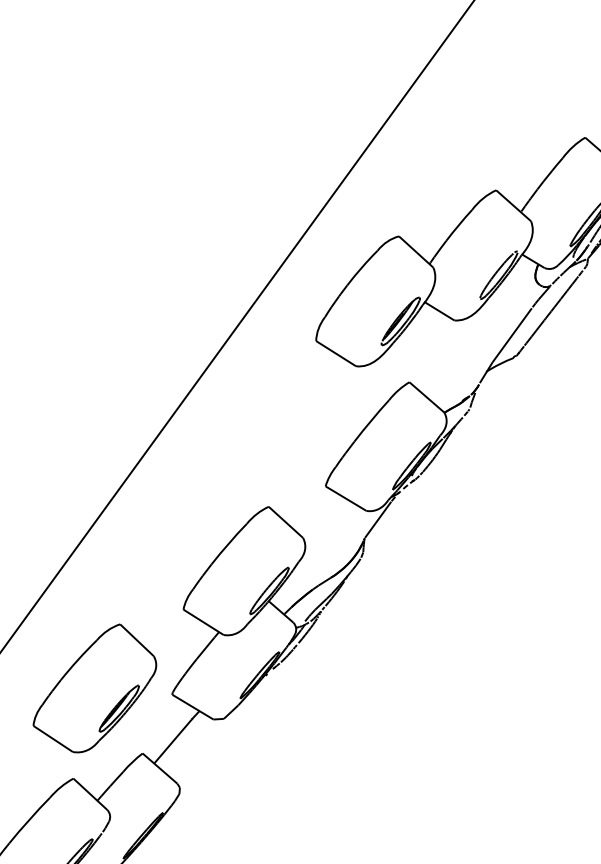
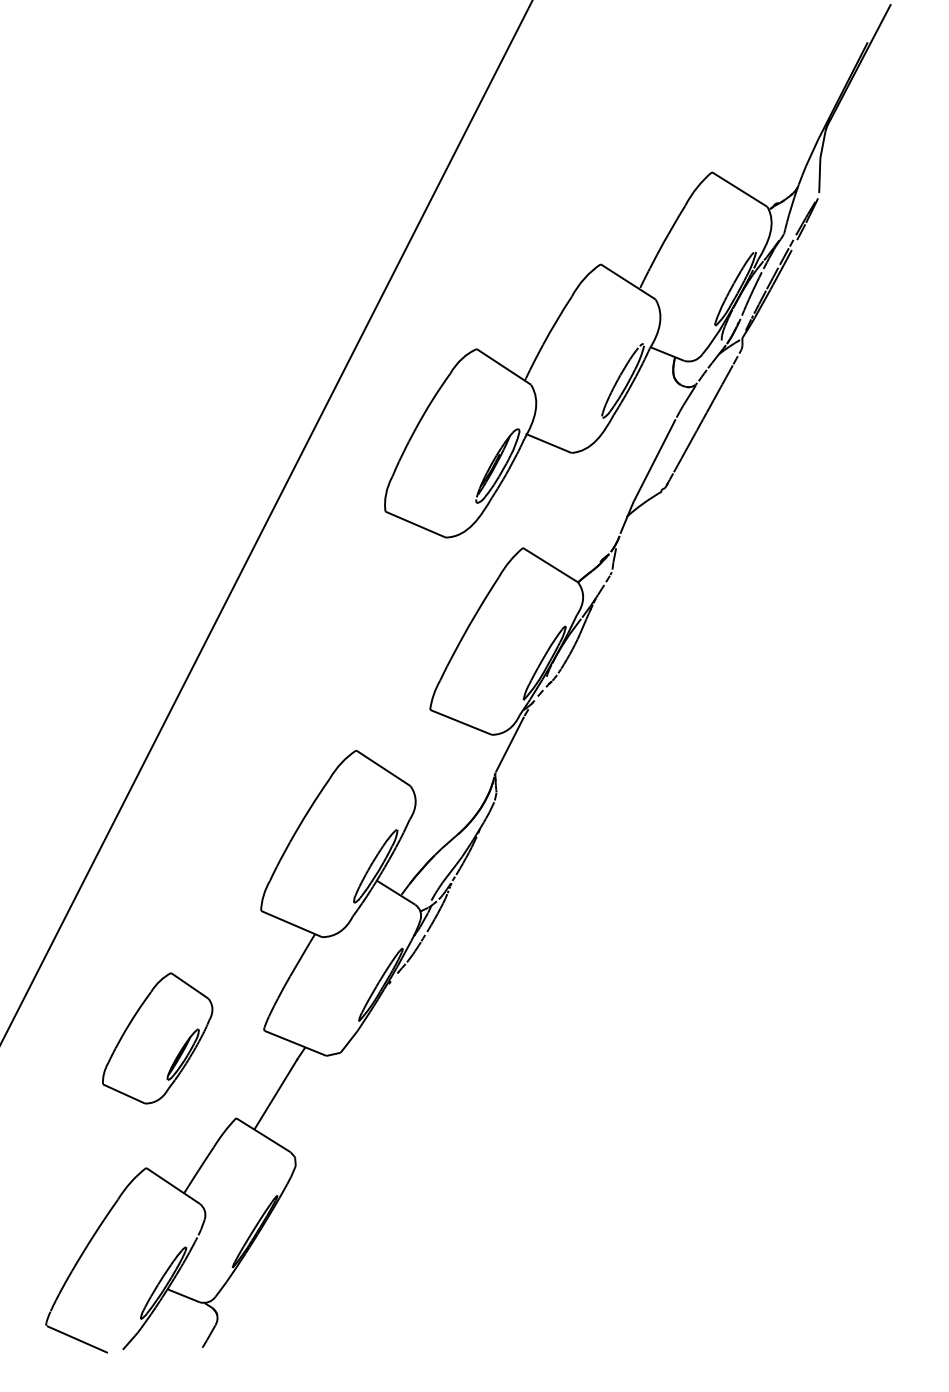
part: (95, 688) -> (157, 1038), size x0.7

